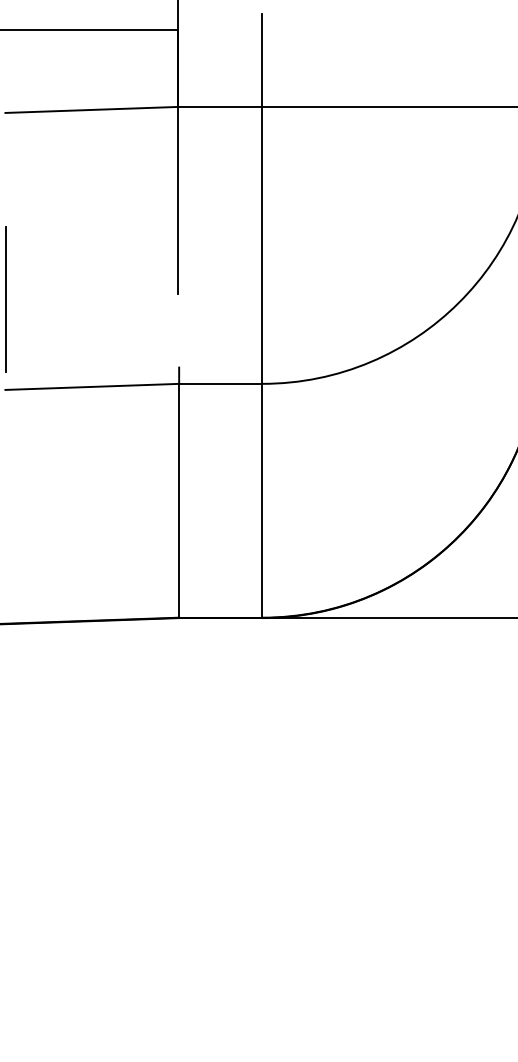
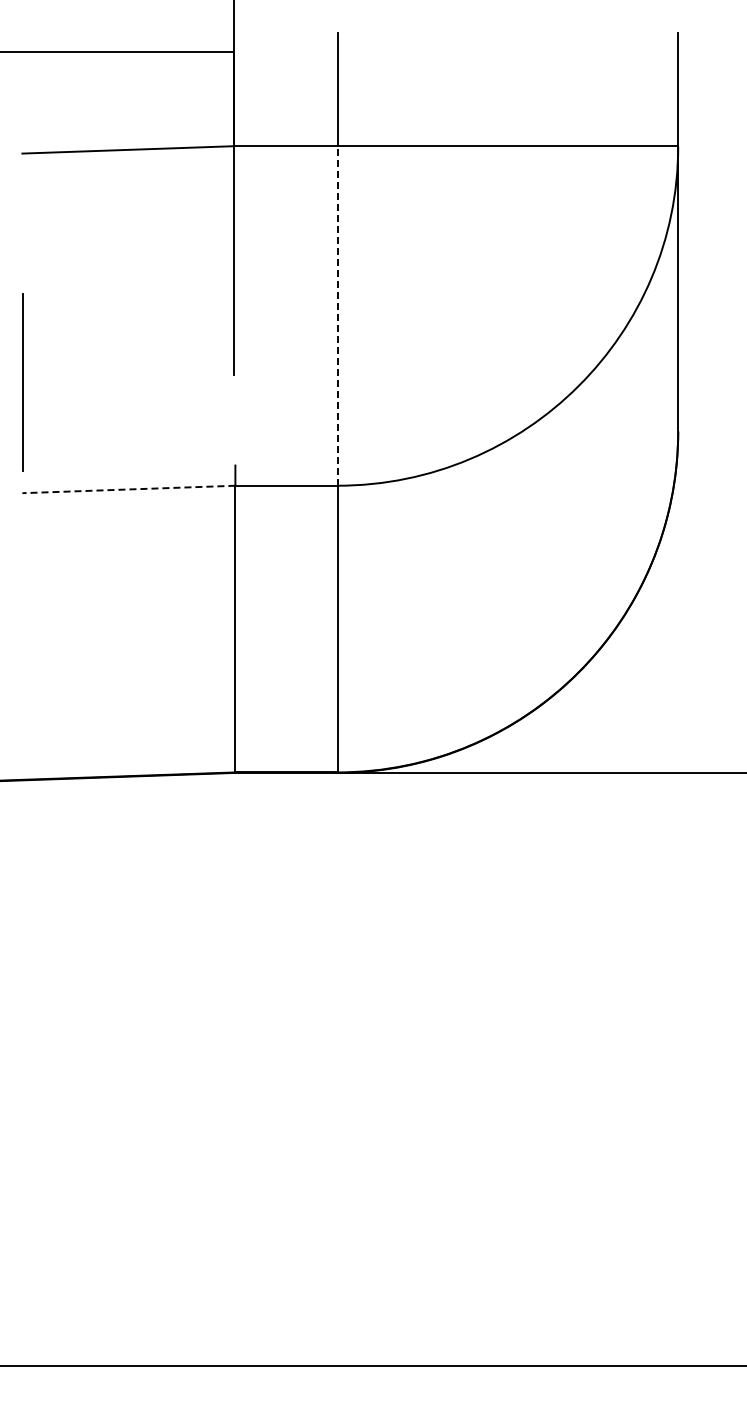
line: (262, 245) -> (337, 316), solid -> dashed
line: (91, 386) -> (128, 489), solid -> dashed

